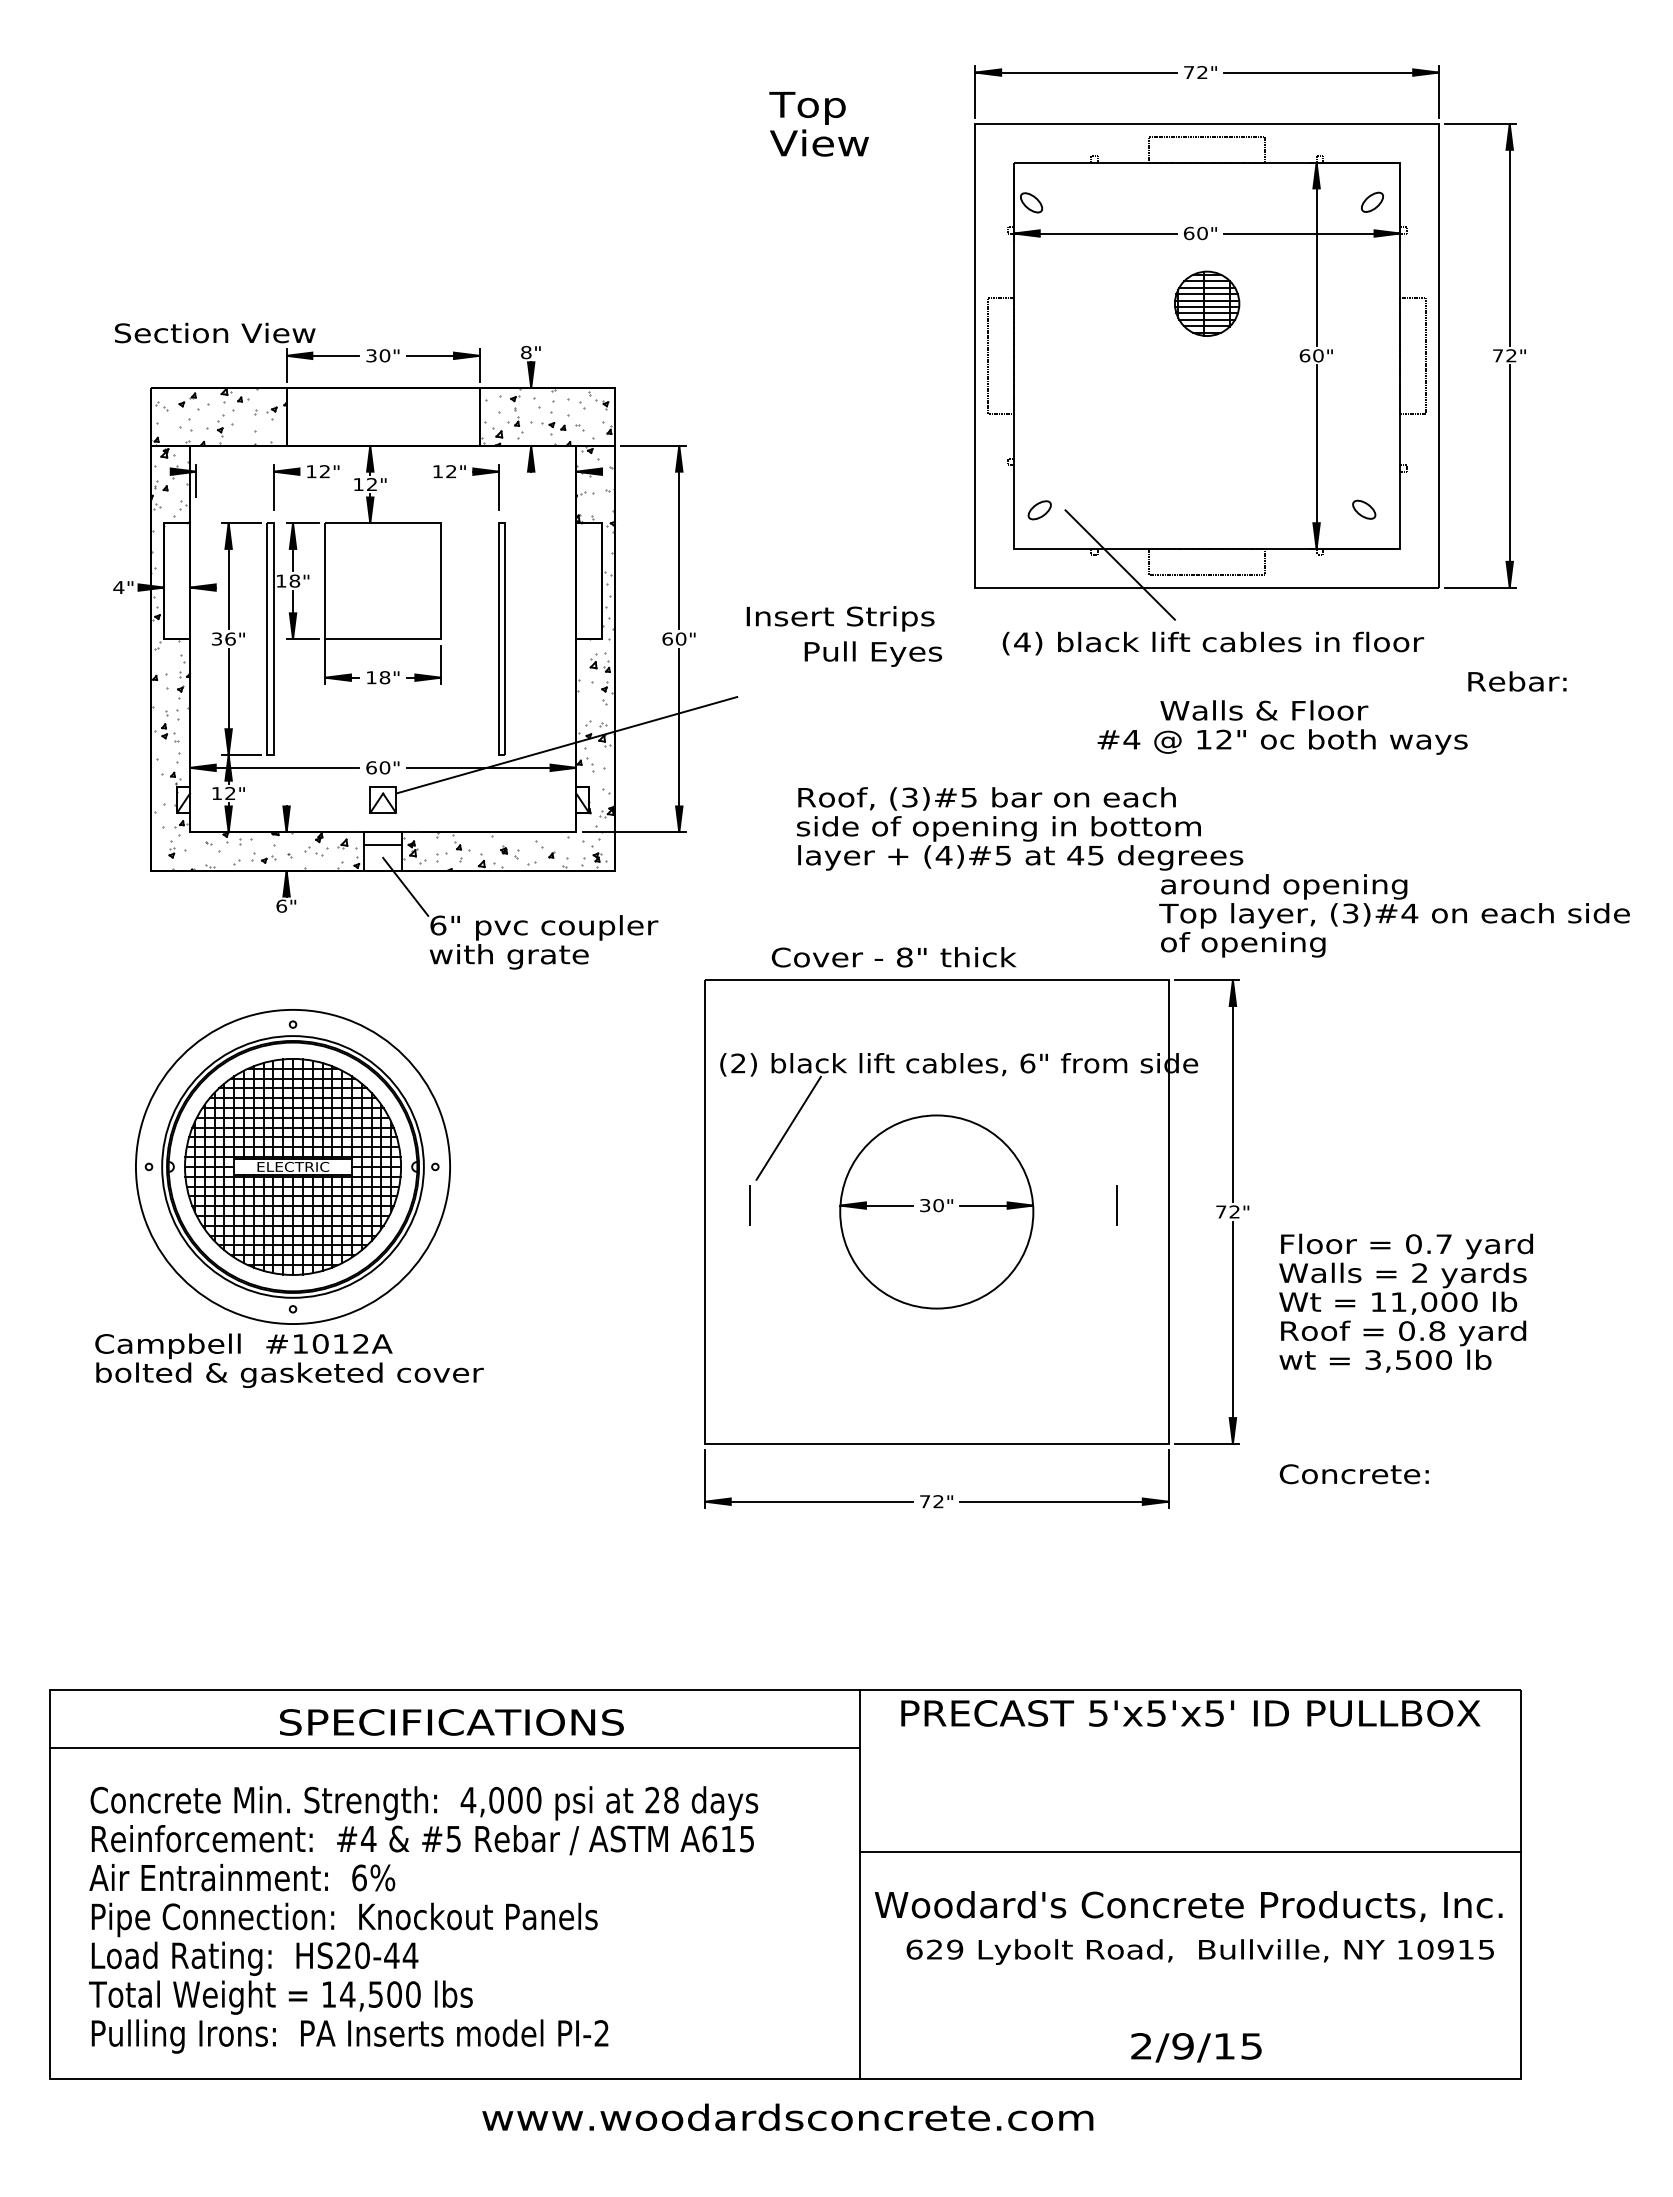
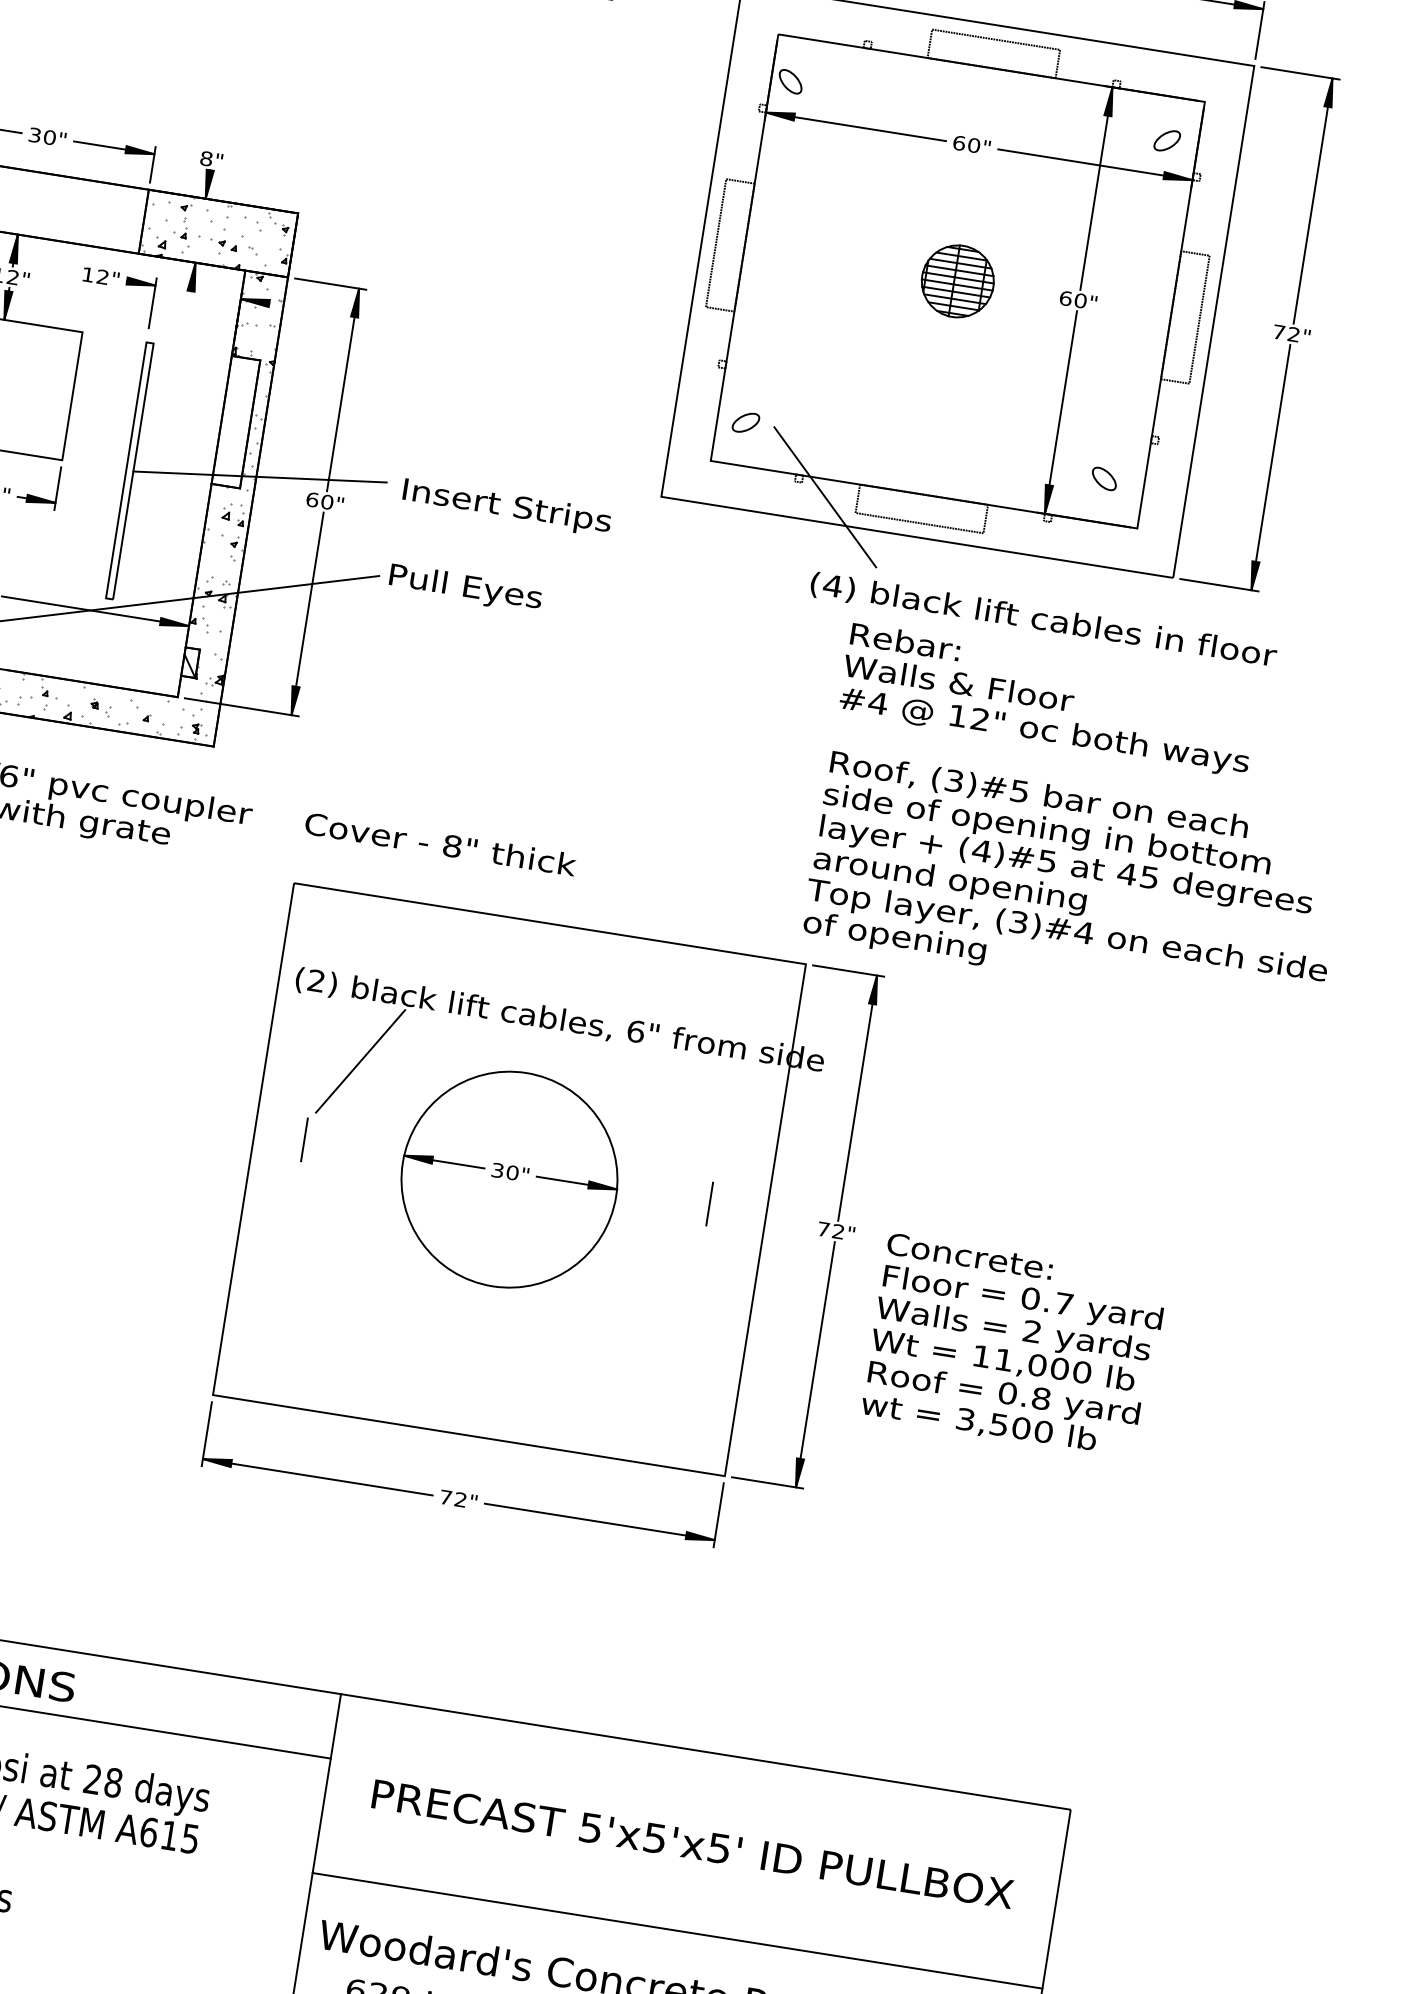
part: (1207, 303) -> (958, 281), moved
line: (617, 626) -> (259, 477), added
text: (1213, 643) -> (1043, 620), moved
text: (873, 653) -> (465, 588), moved
text: (1517, 681) -> (905, 641), moved
text: (1282, 741) -> (1044, 731), moved
text: (1020, 828) -> (1071, 834), moved
text: (893, 957) -> (440, 844), moved
text: (1353, 1474) -> (969, 1256), moved
text: (1190, 1713) -> (692, 1844), moved

